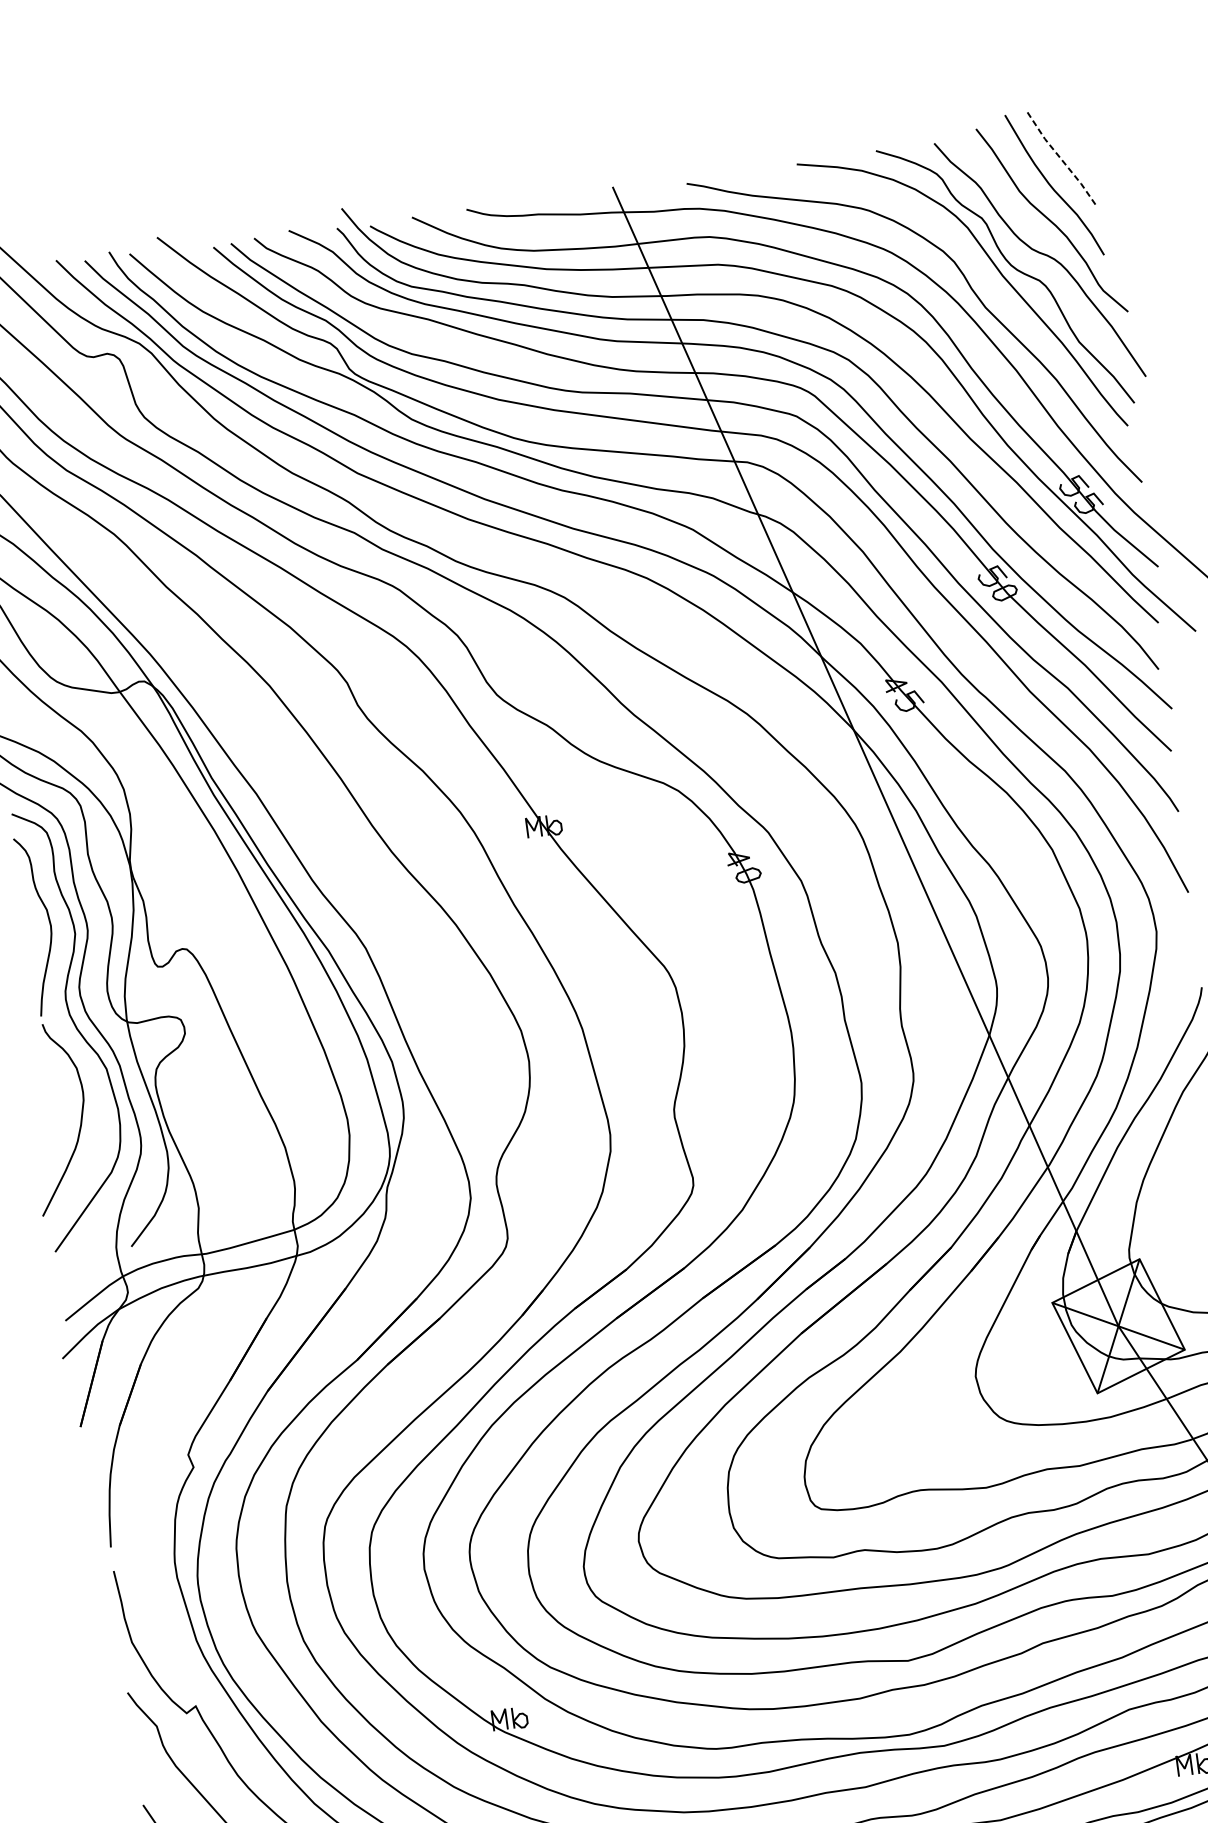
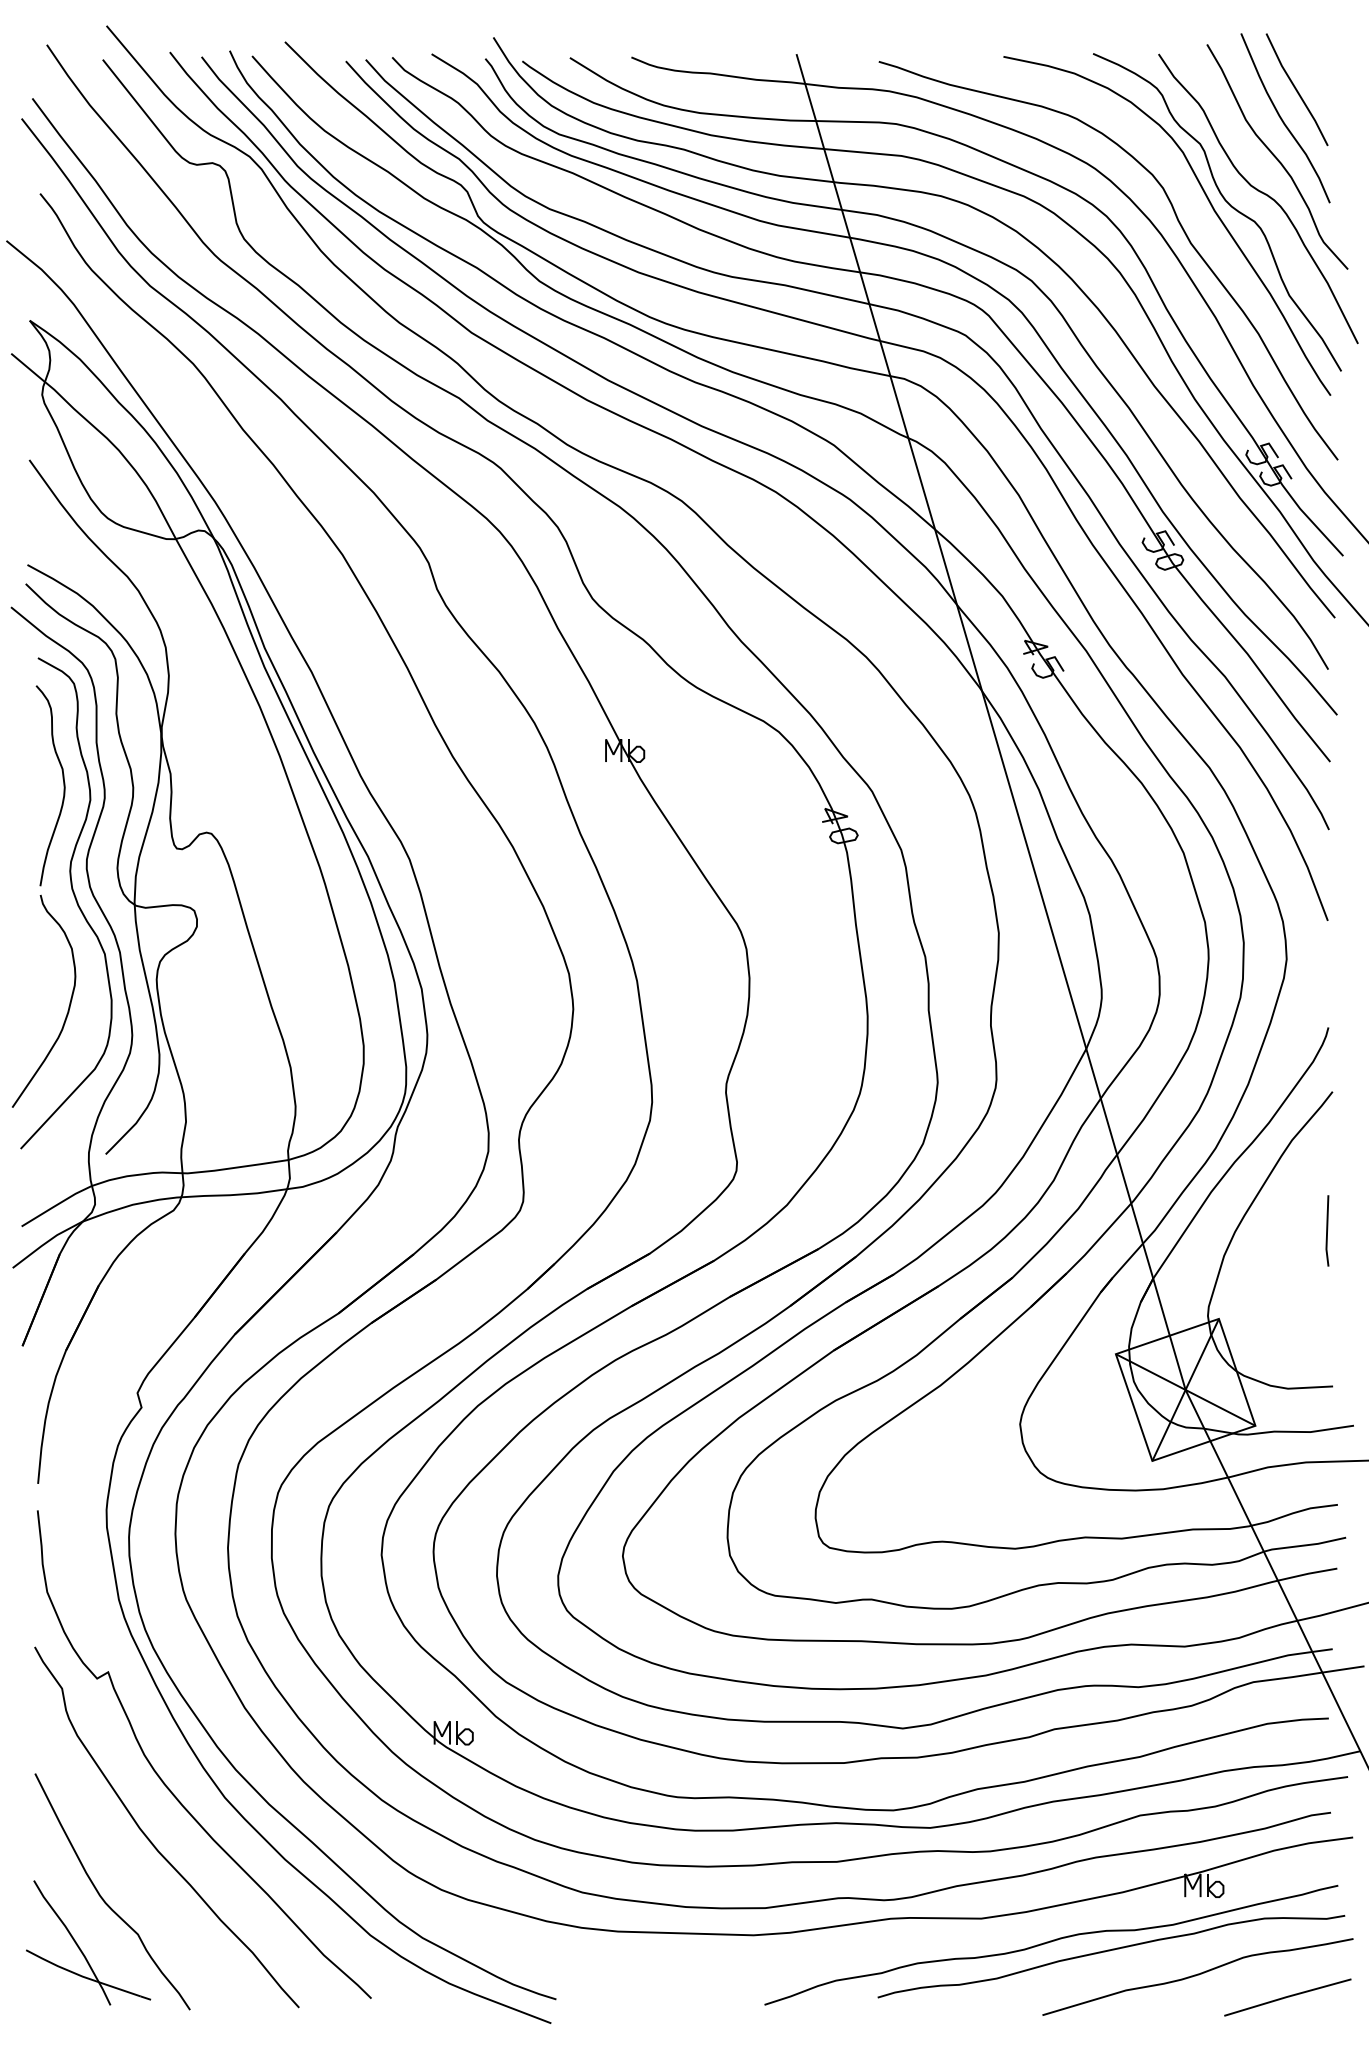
line: (1060, 159) -> (1296, 90), dashed -> solid

